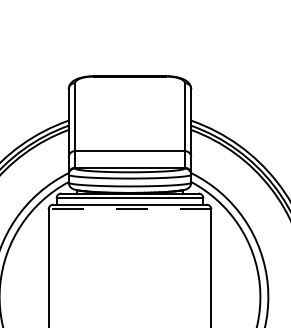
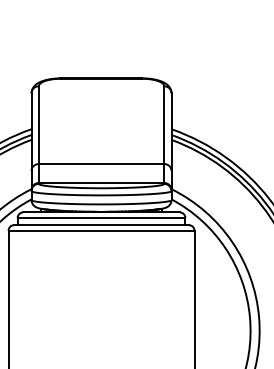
line: (129, 209) -> (100, 230), dashed -> solid

